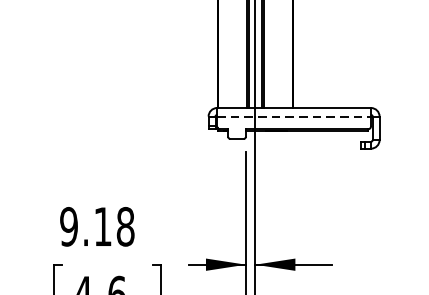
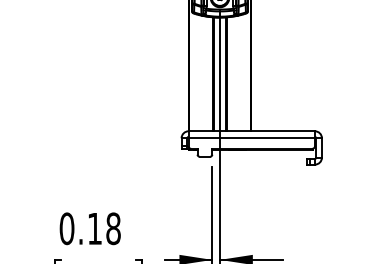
line: (294, 116) -> (252, 138), dashed -> solid
text: (68, 226) -> (66, 228), 9.18 -> 0.18

